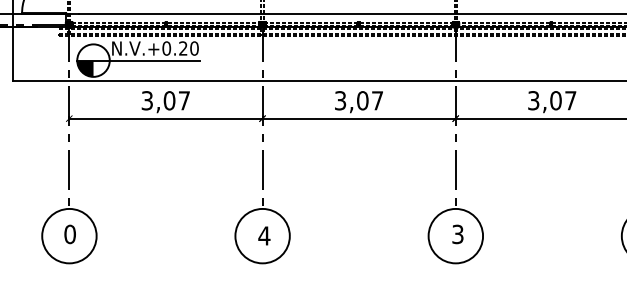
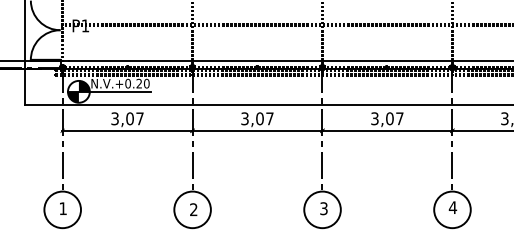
fill: (100, 51) -> (83, 85), added
text: (70, 234) -> (63, 208), 0 -> 1
text: (263, 235) -> (193, 209), 4 -> 2

